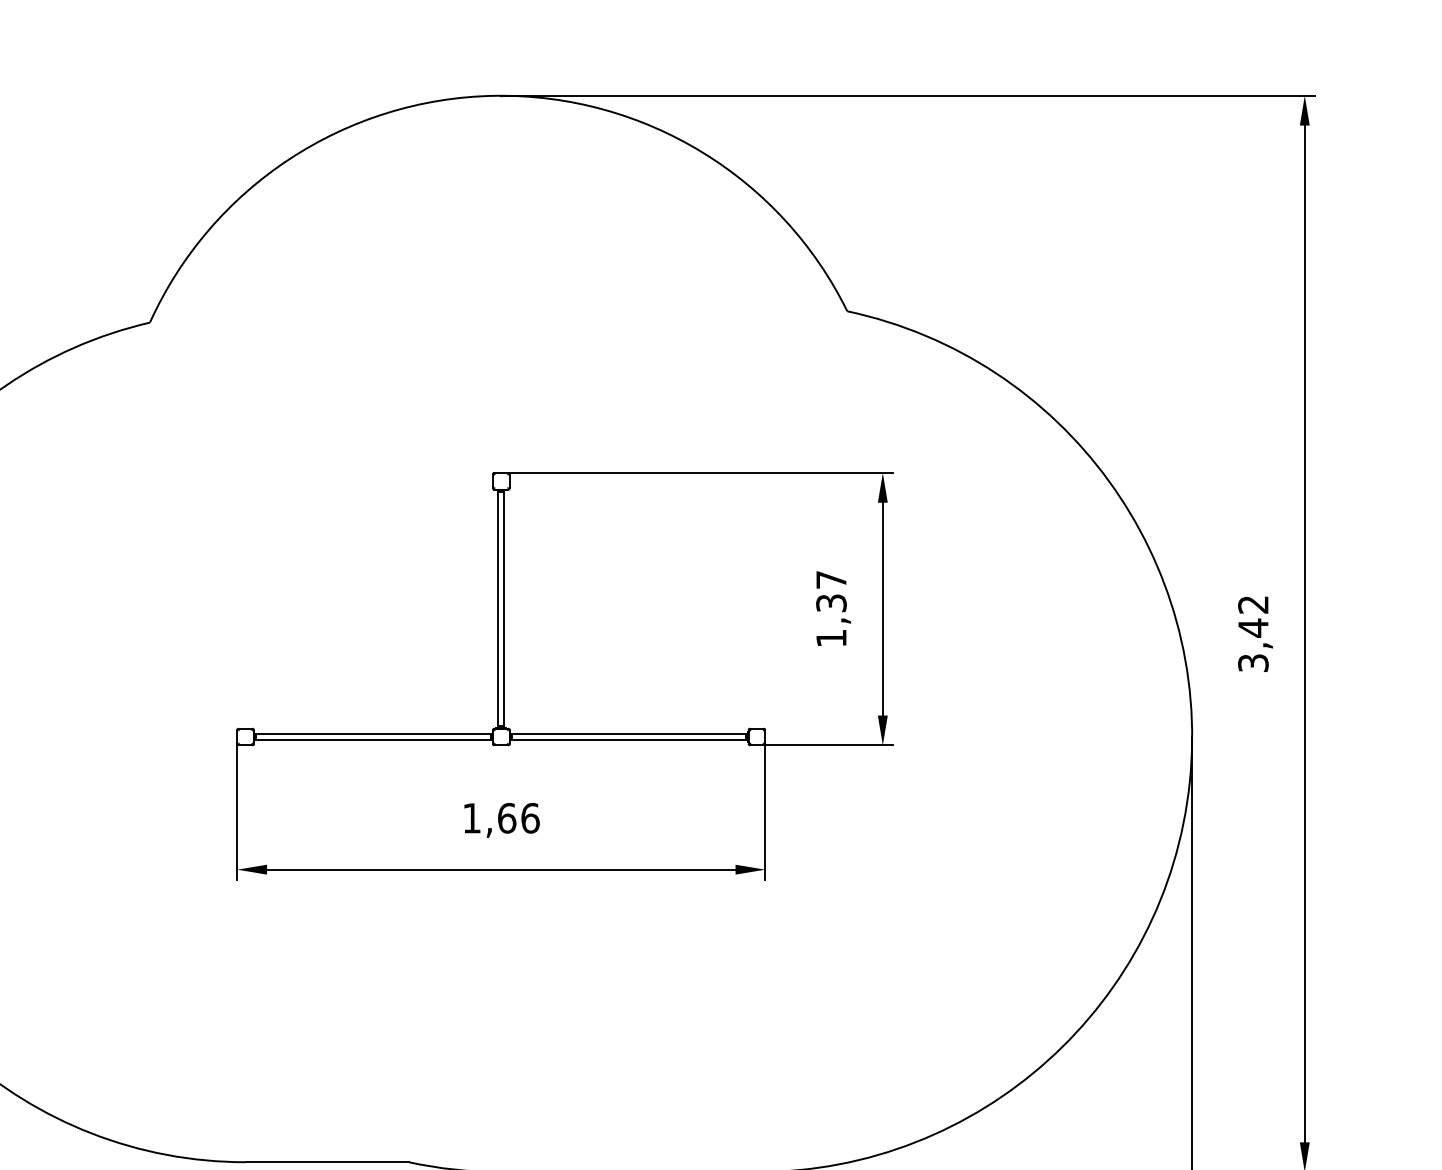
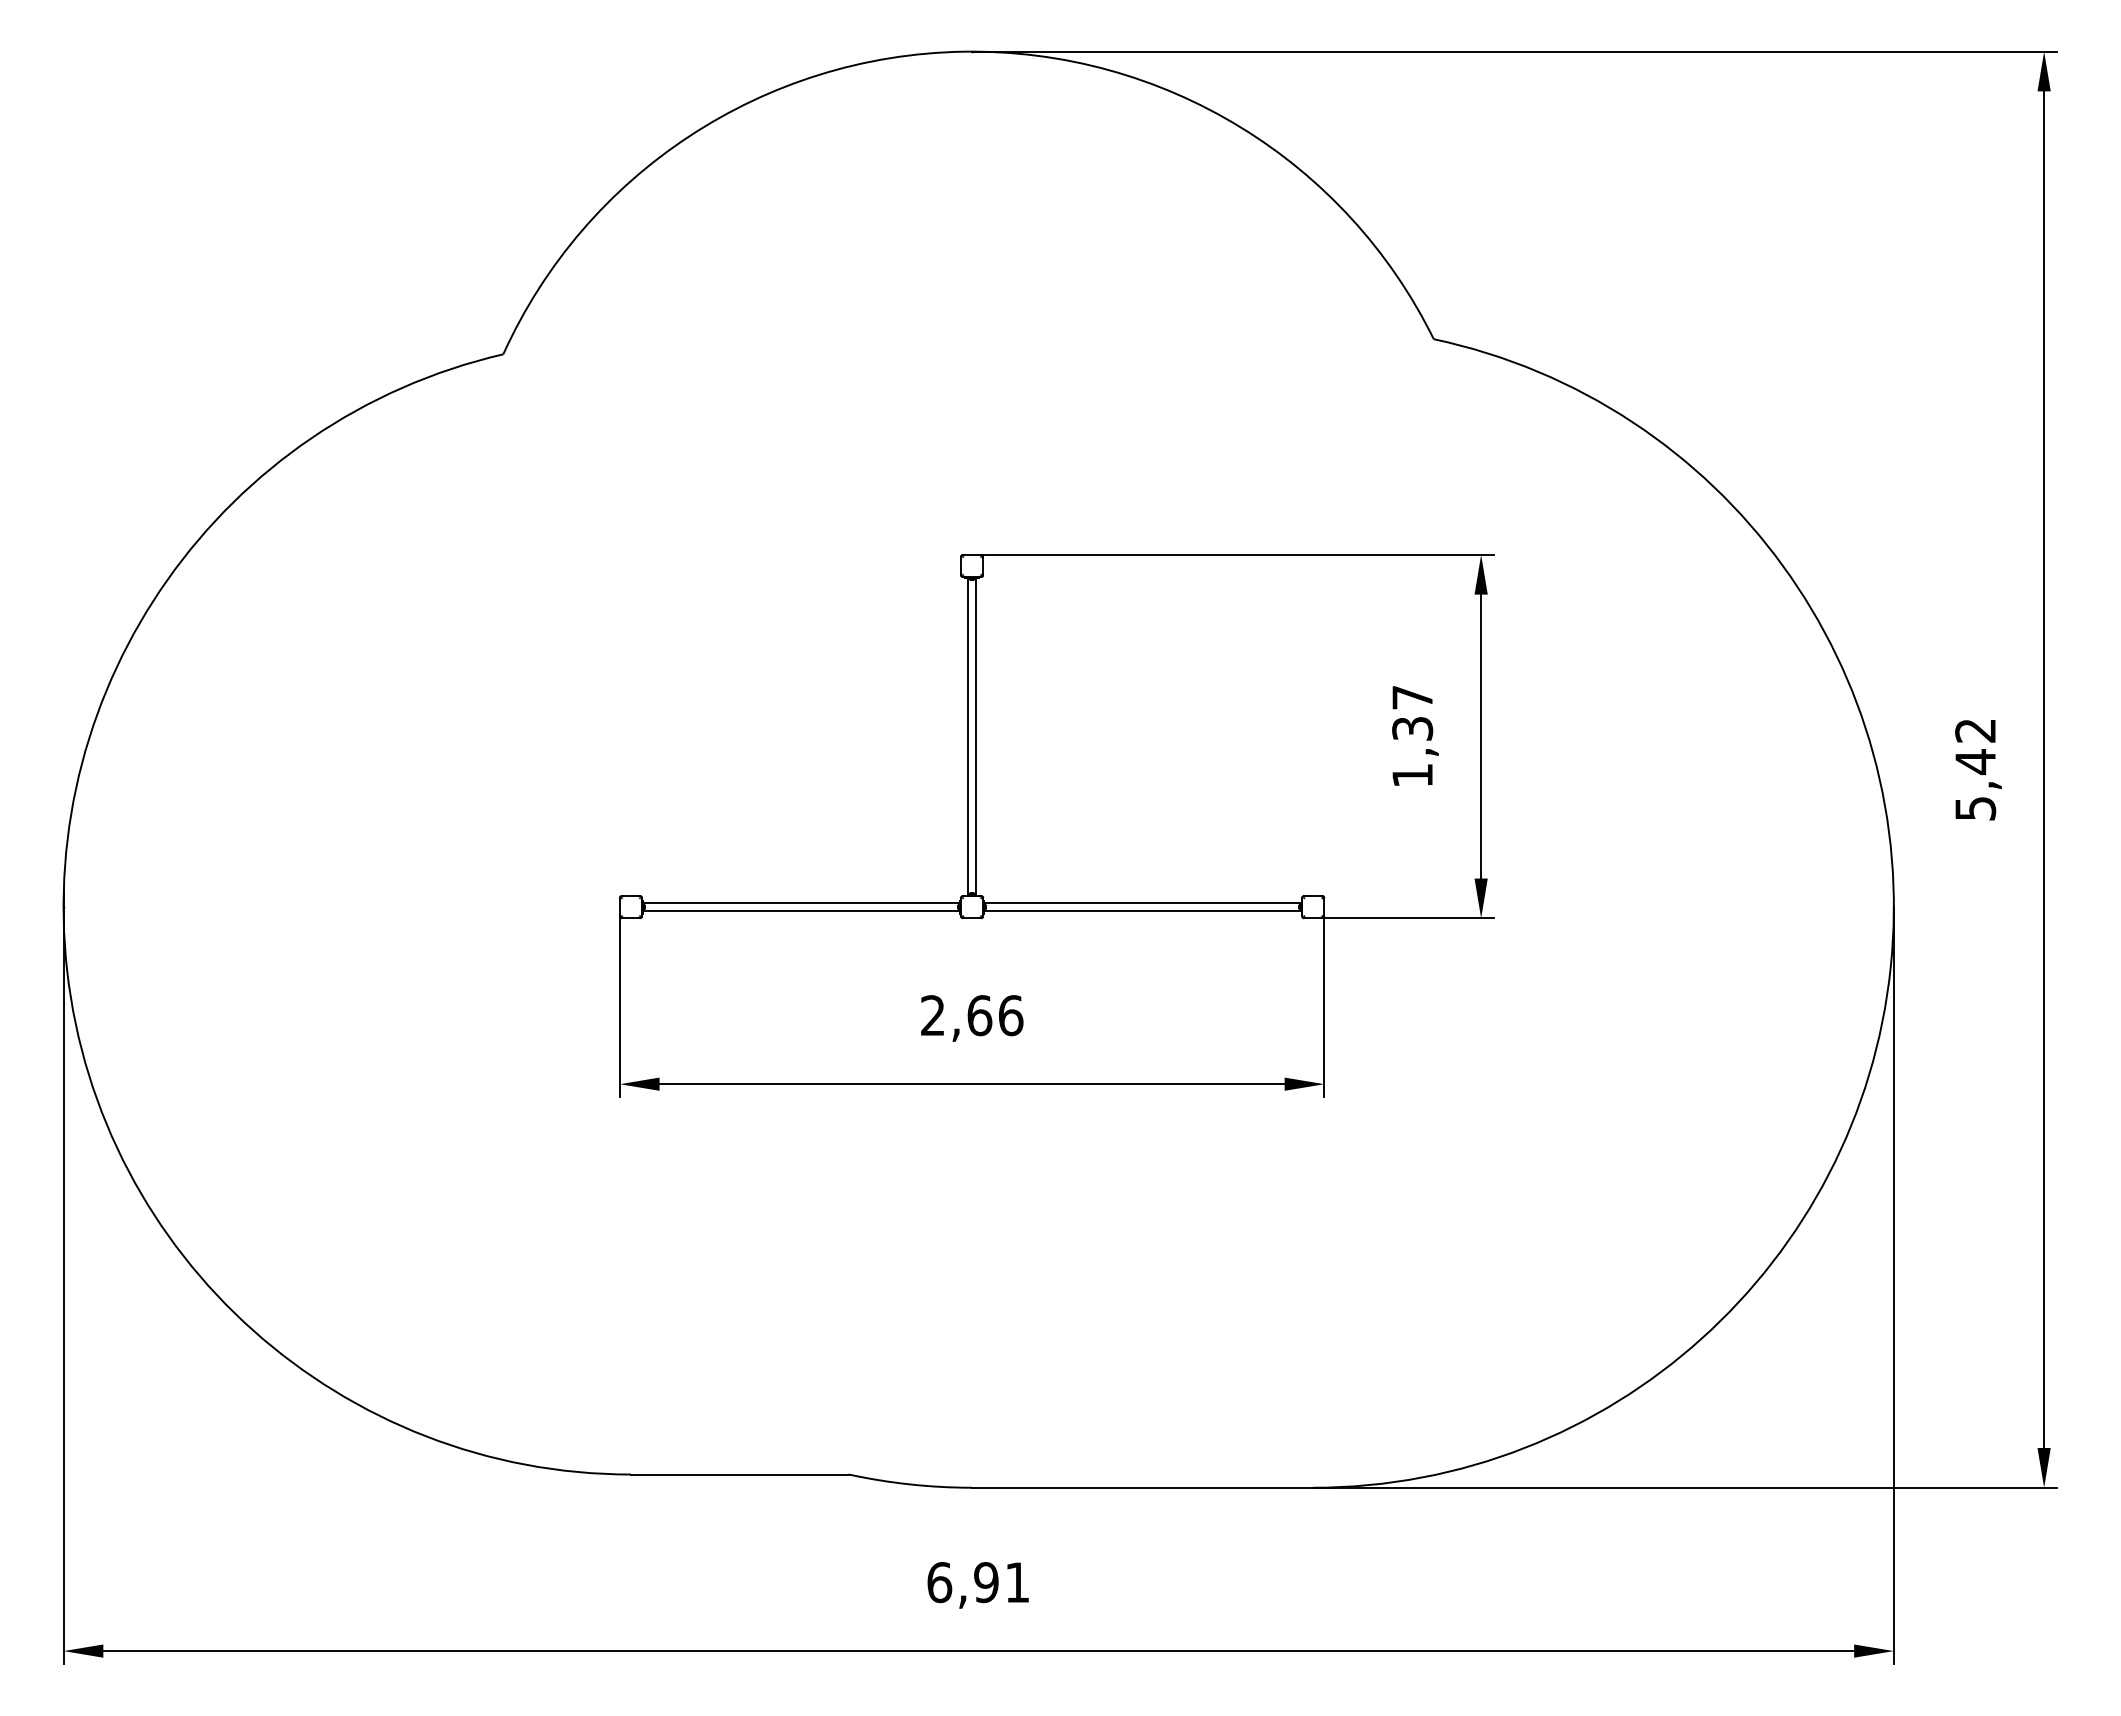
text: (1253, 663) -> (1975, 808), 3,42 -> 5,42
text: (471, 818) -> (932, 1015), 1,66 -> 2,66

